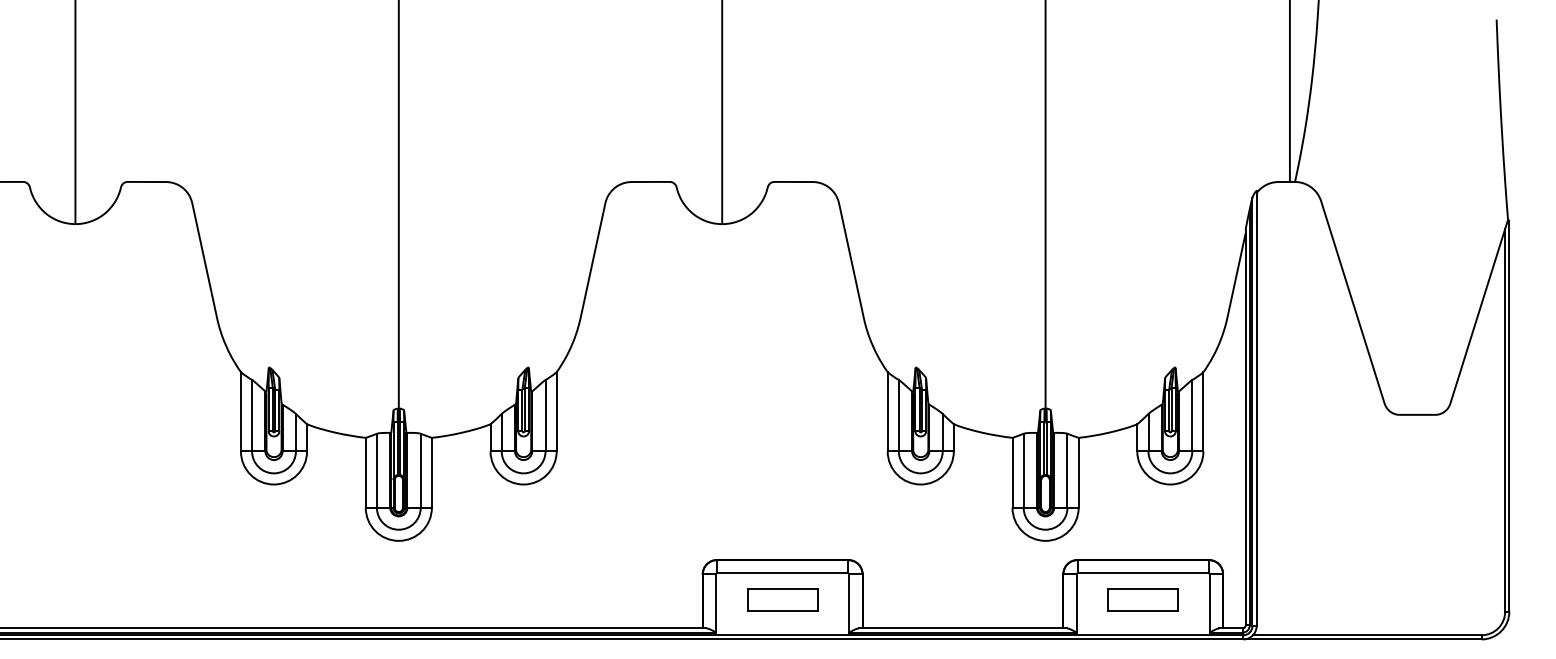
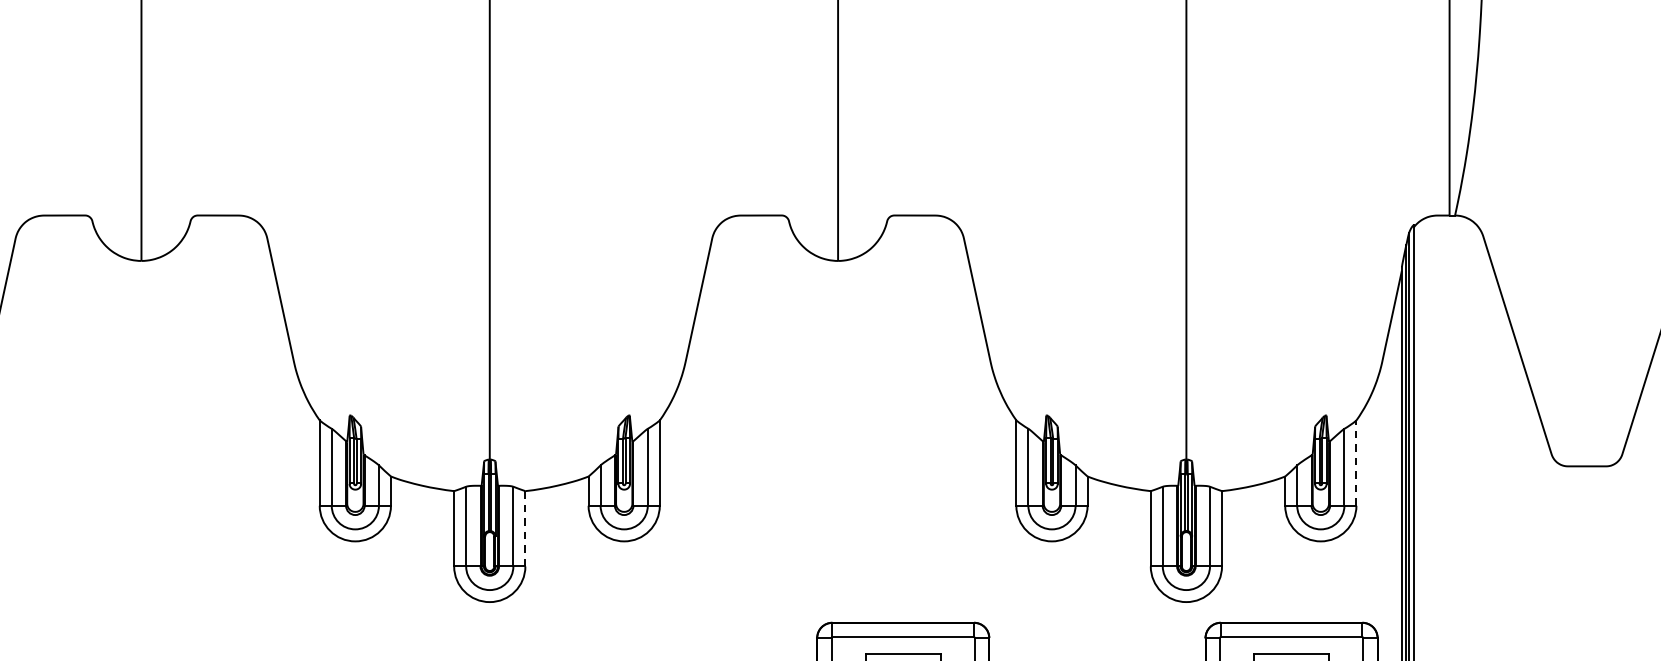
line: (1203, 411) -> (1356, 462), solid -> dashed
line: (431, 472) -> (524, 528), solid -> dashed

